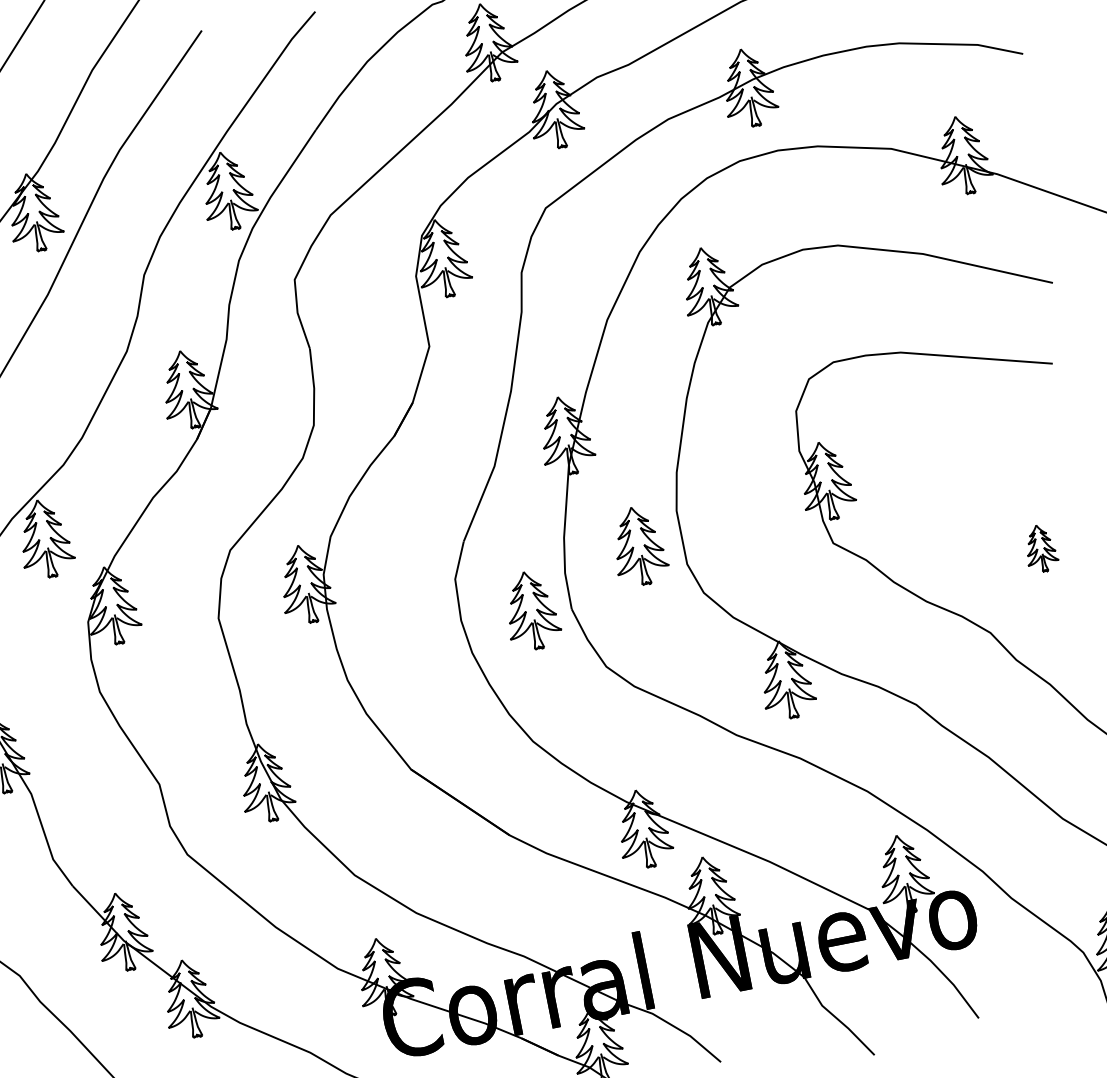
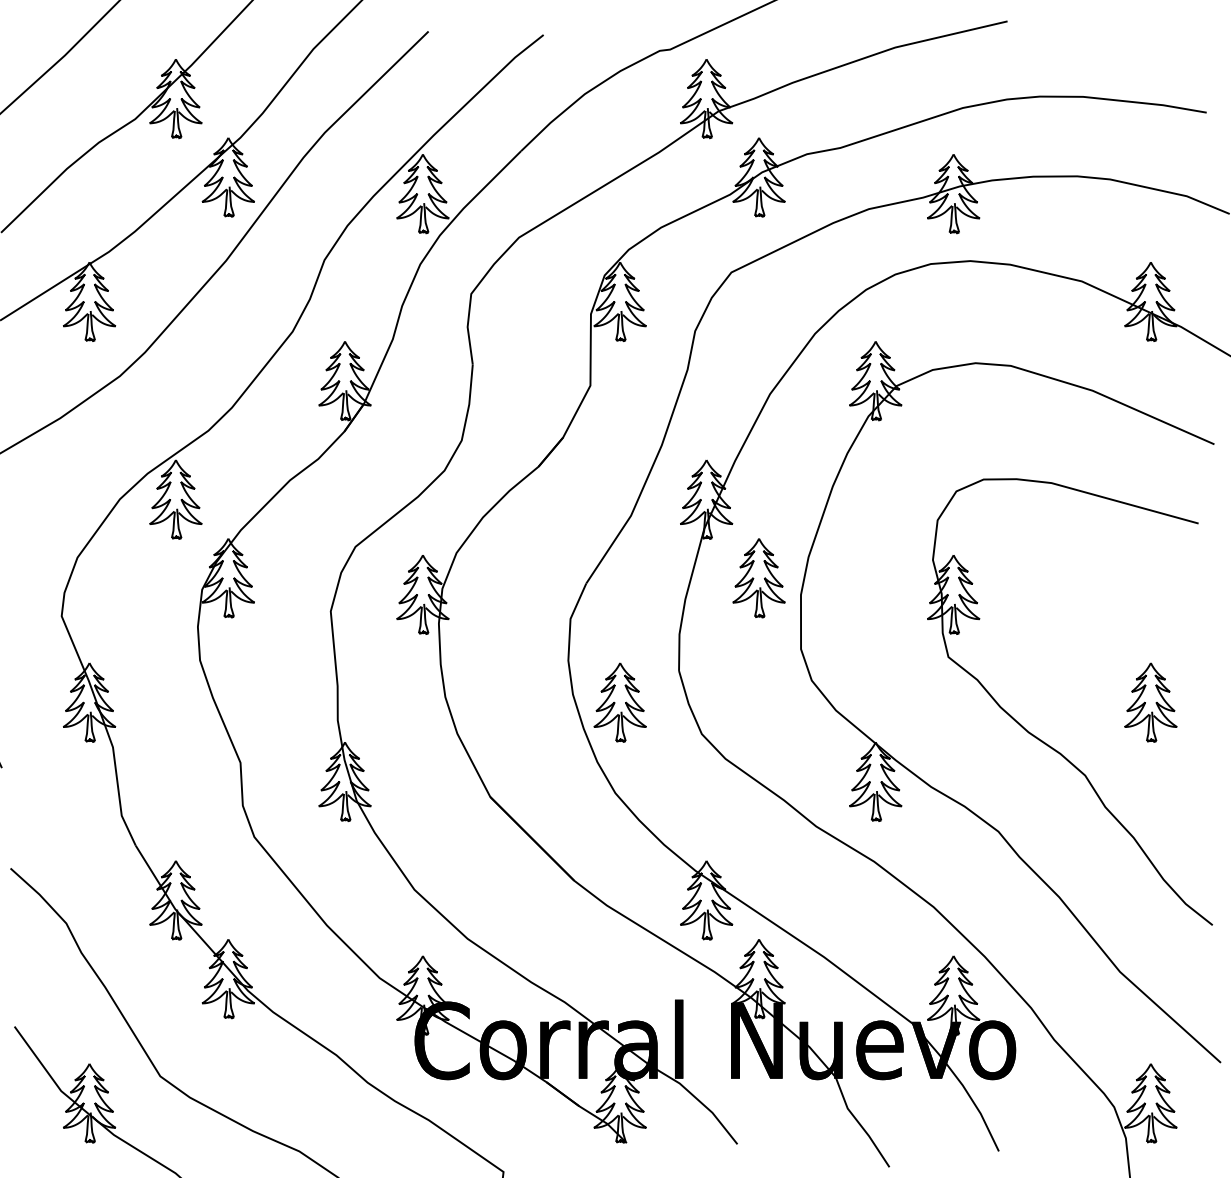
part: (638, 546) -> (758, 578), moved
part: (1040, 548) -> (1150, 702), size x1.67
part: (530, 610) -> (619, 702), moved

